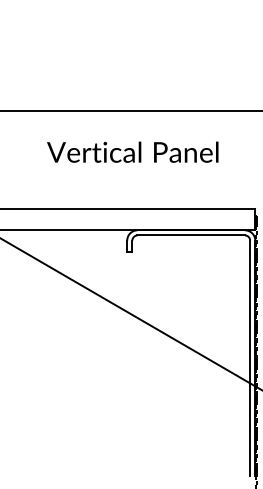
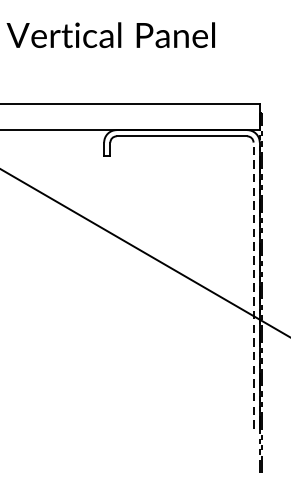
line: (250, 358) -> (253, 285), solid -> dashed

